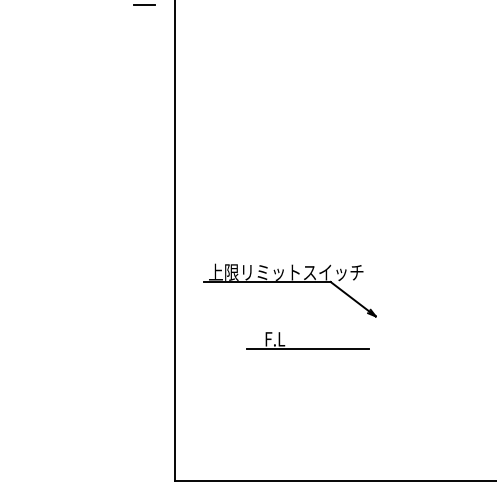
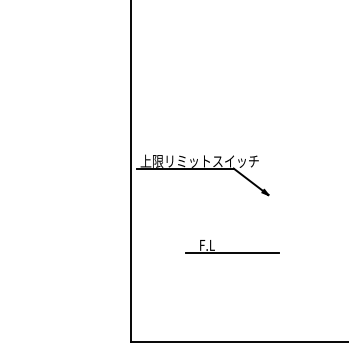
part: (289, 282) -> (202, 169), moved
part: (307, 348) -> (232, 252), moved

